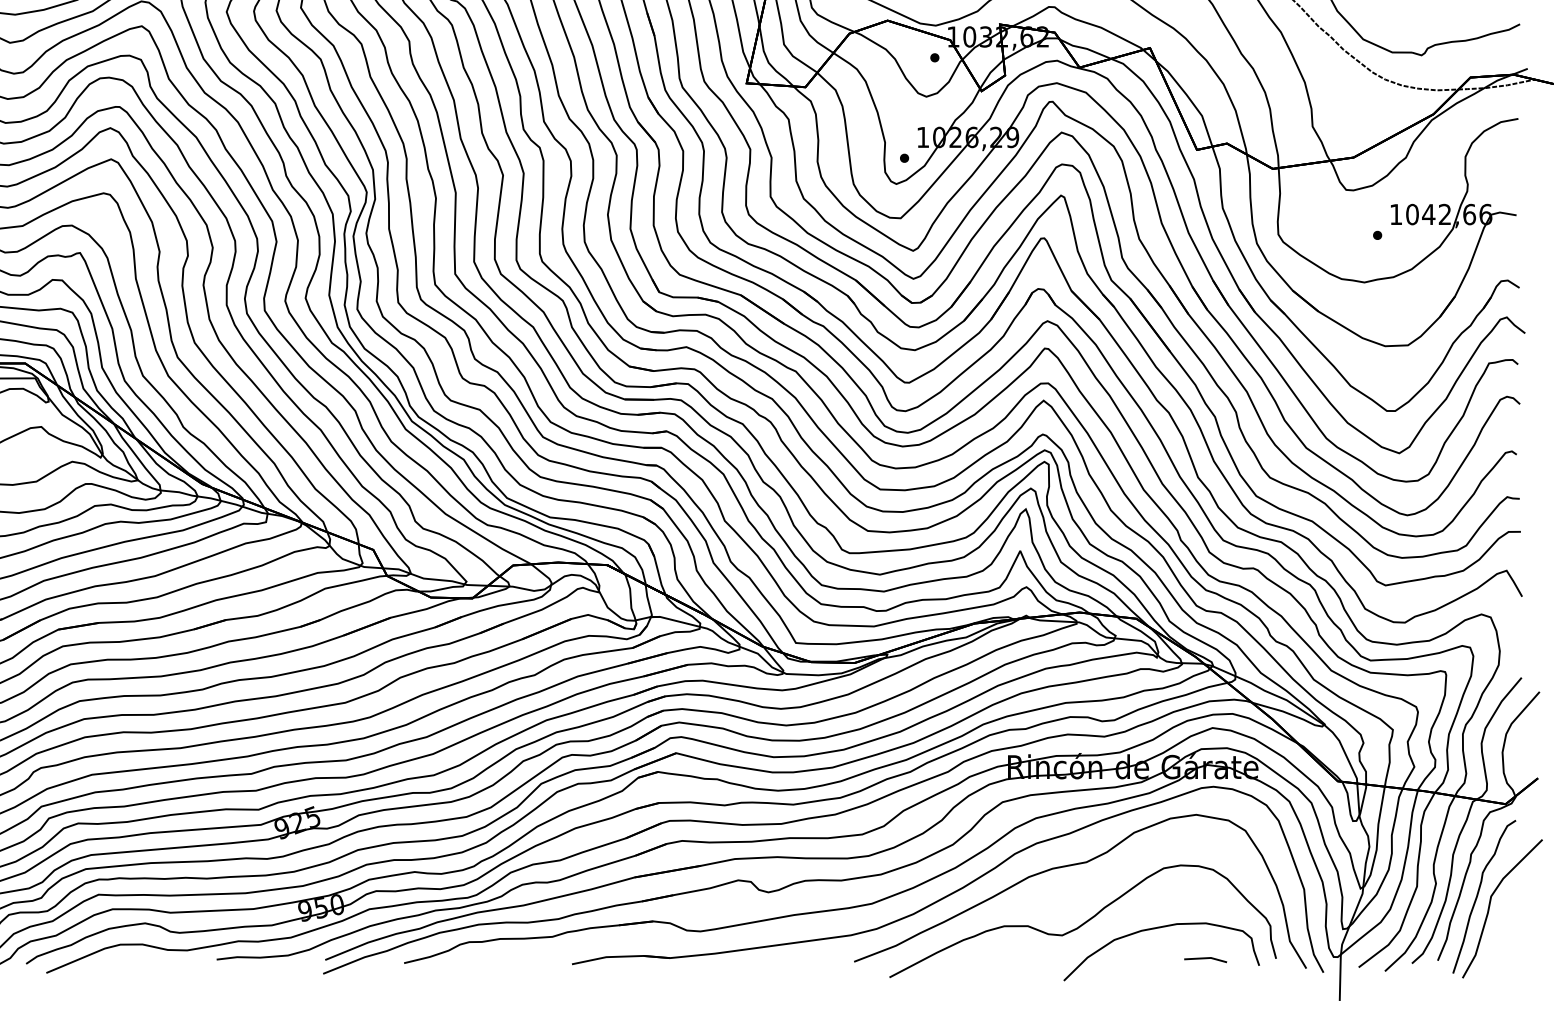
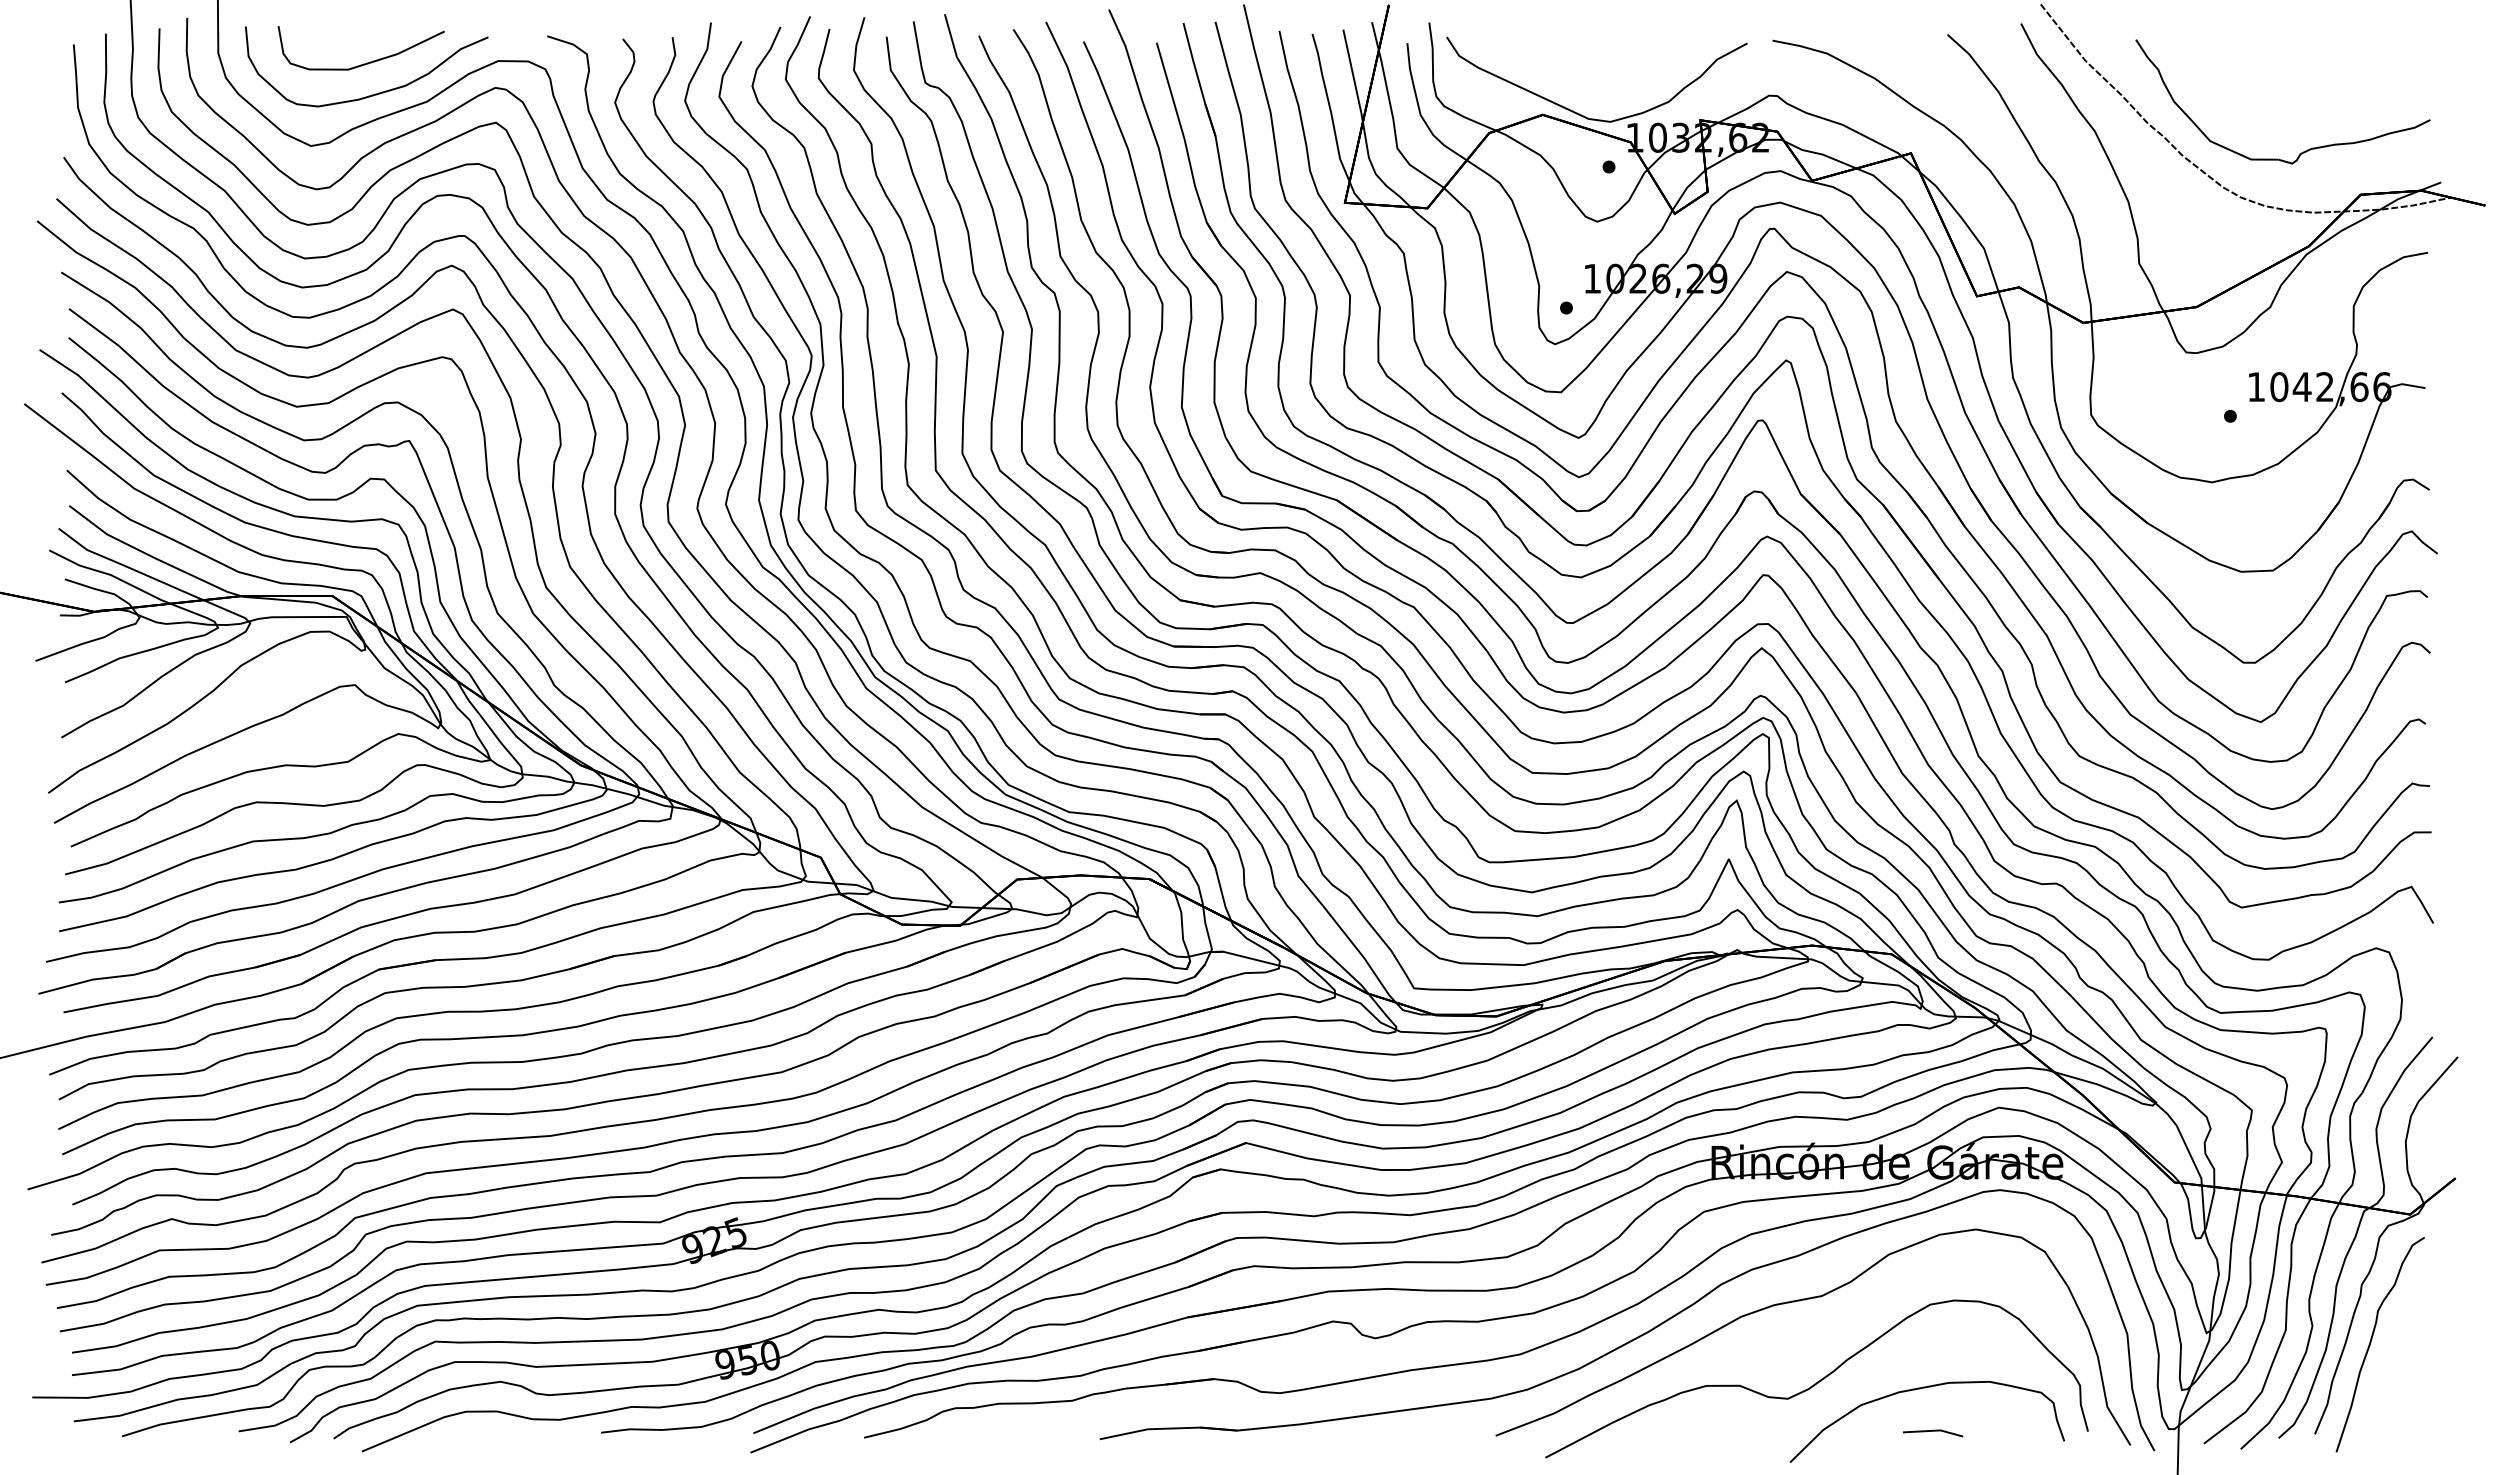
curve: (1490, 906) -> (2388, 1357), removed
line: (1205, 958) -> (1933, 1431), moved

